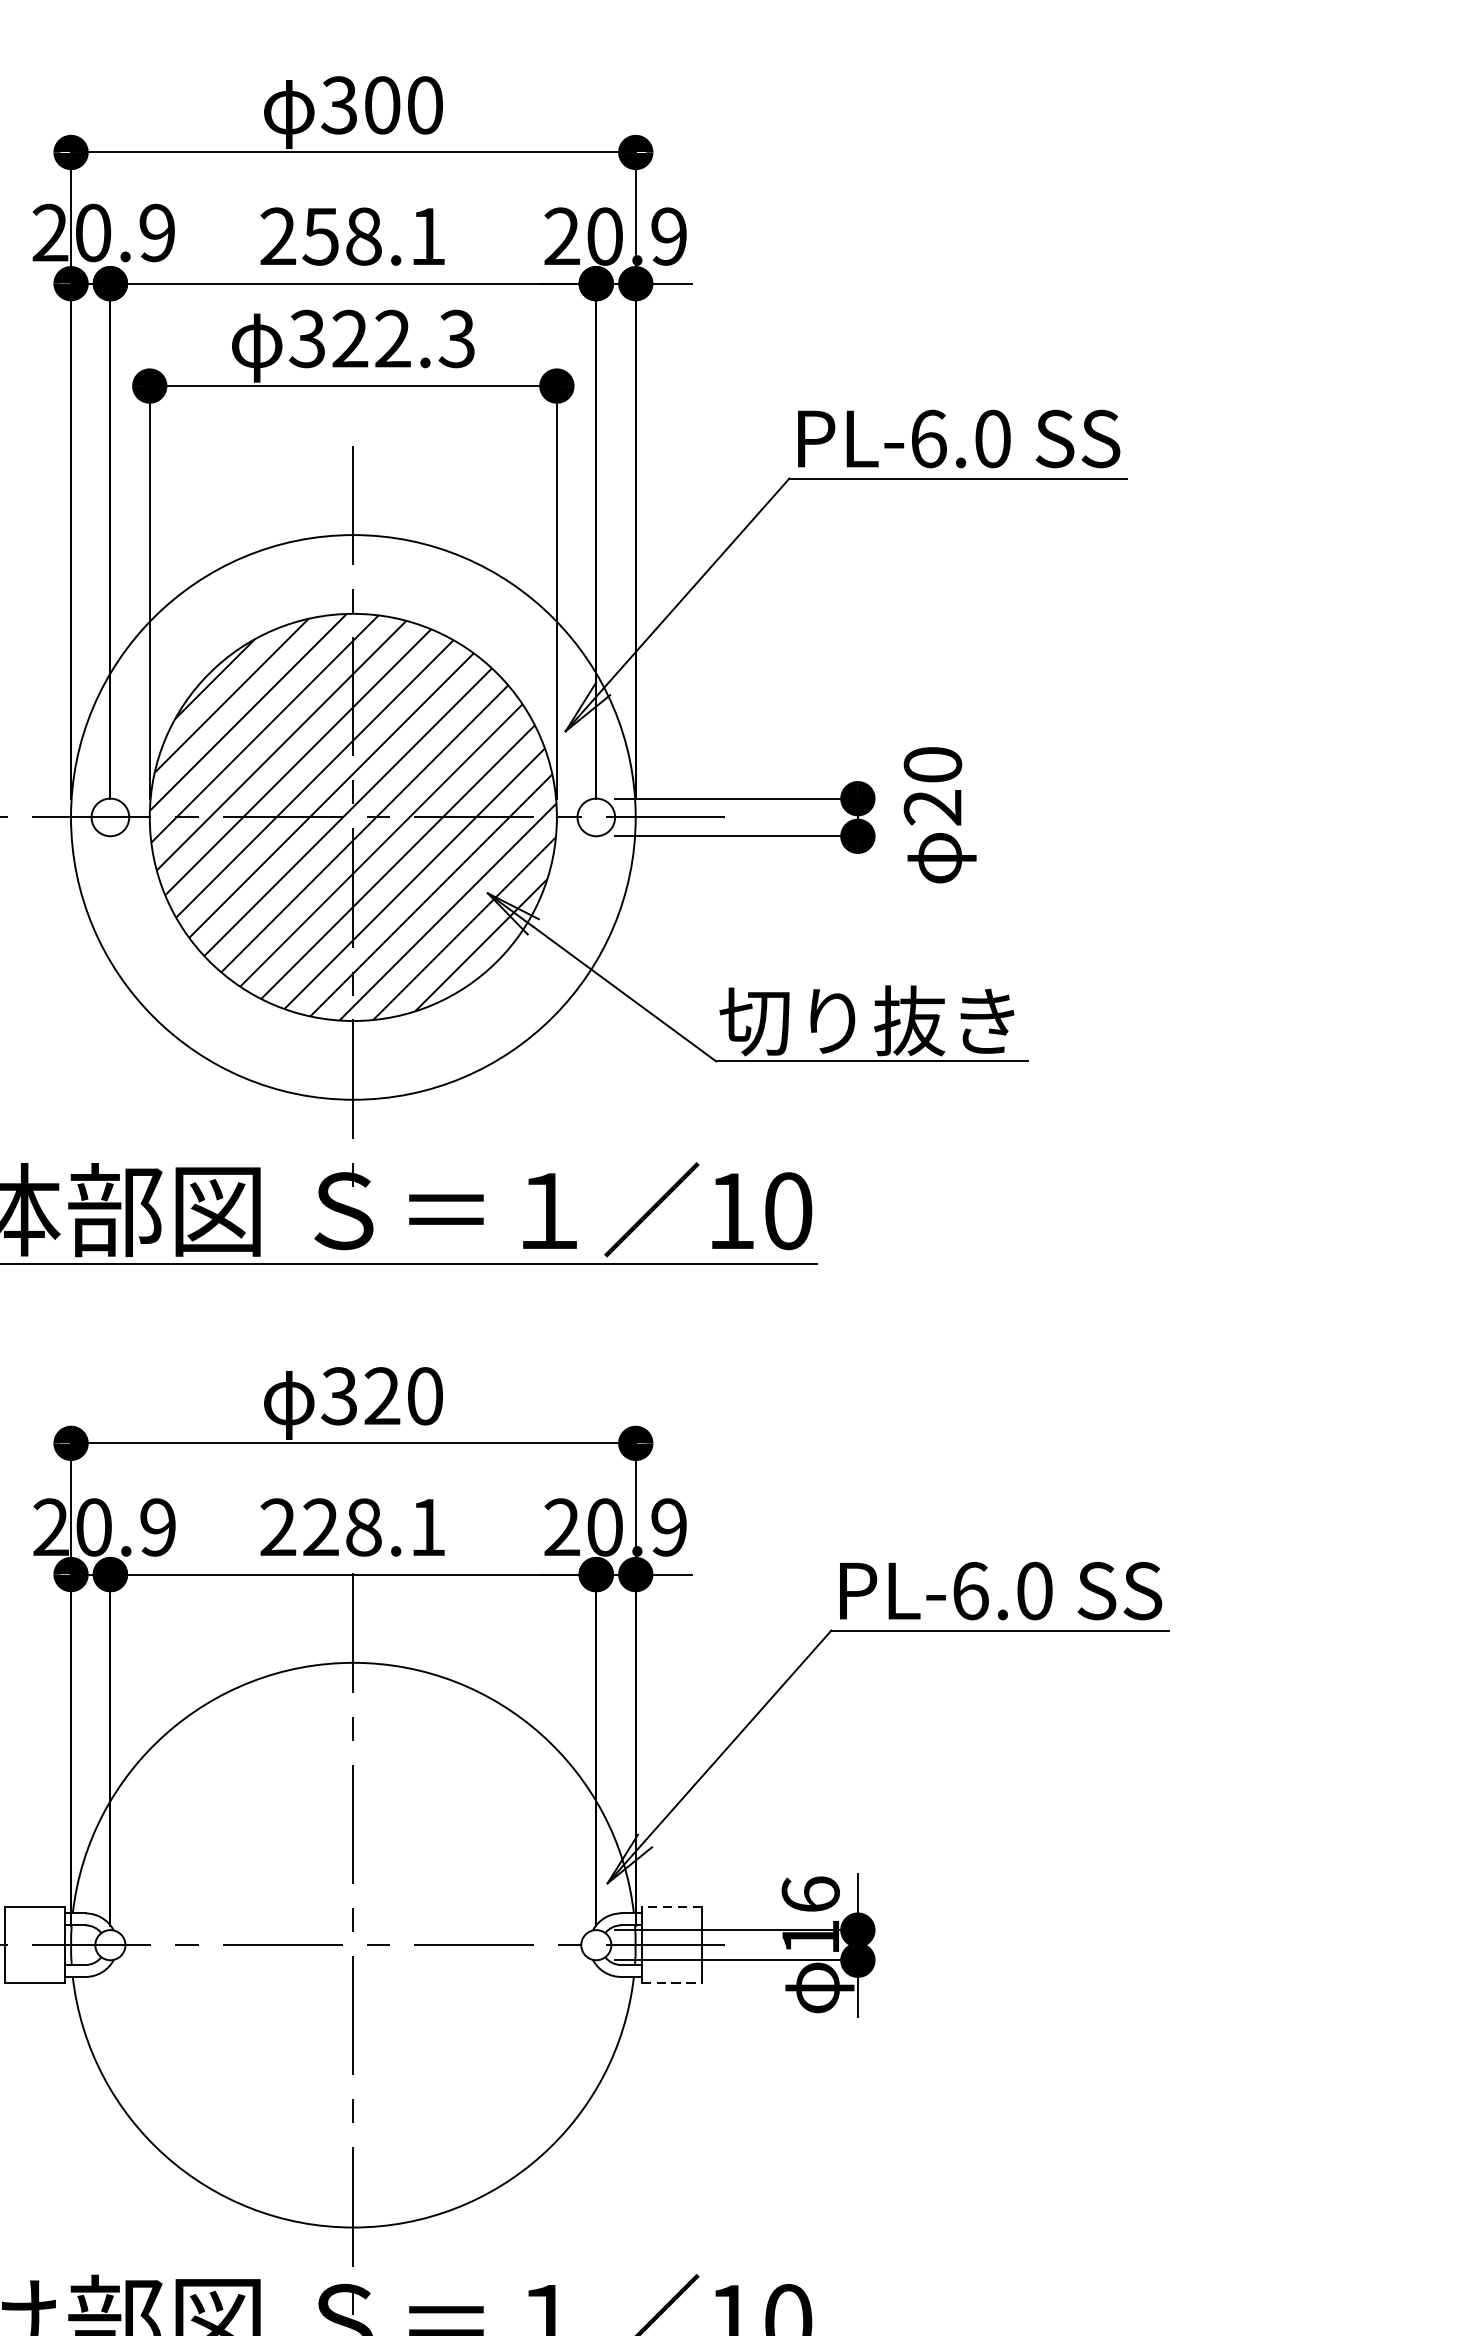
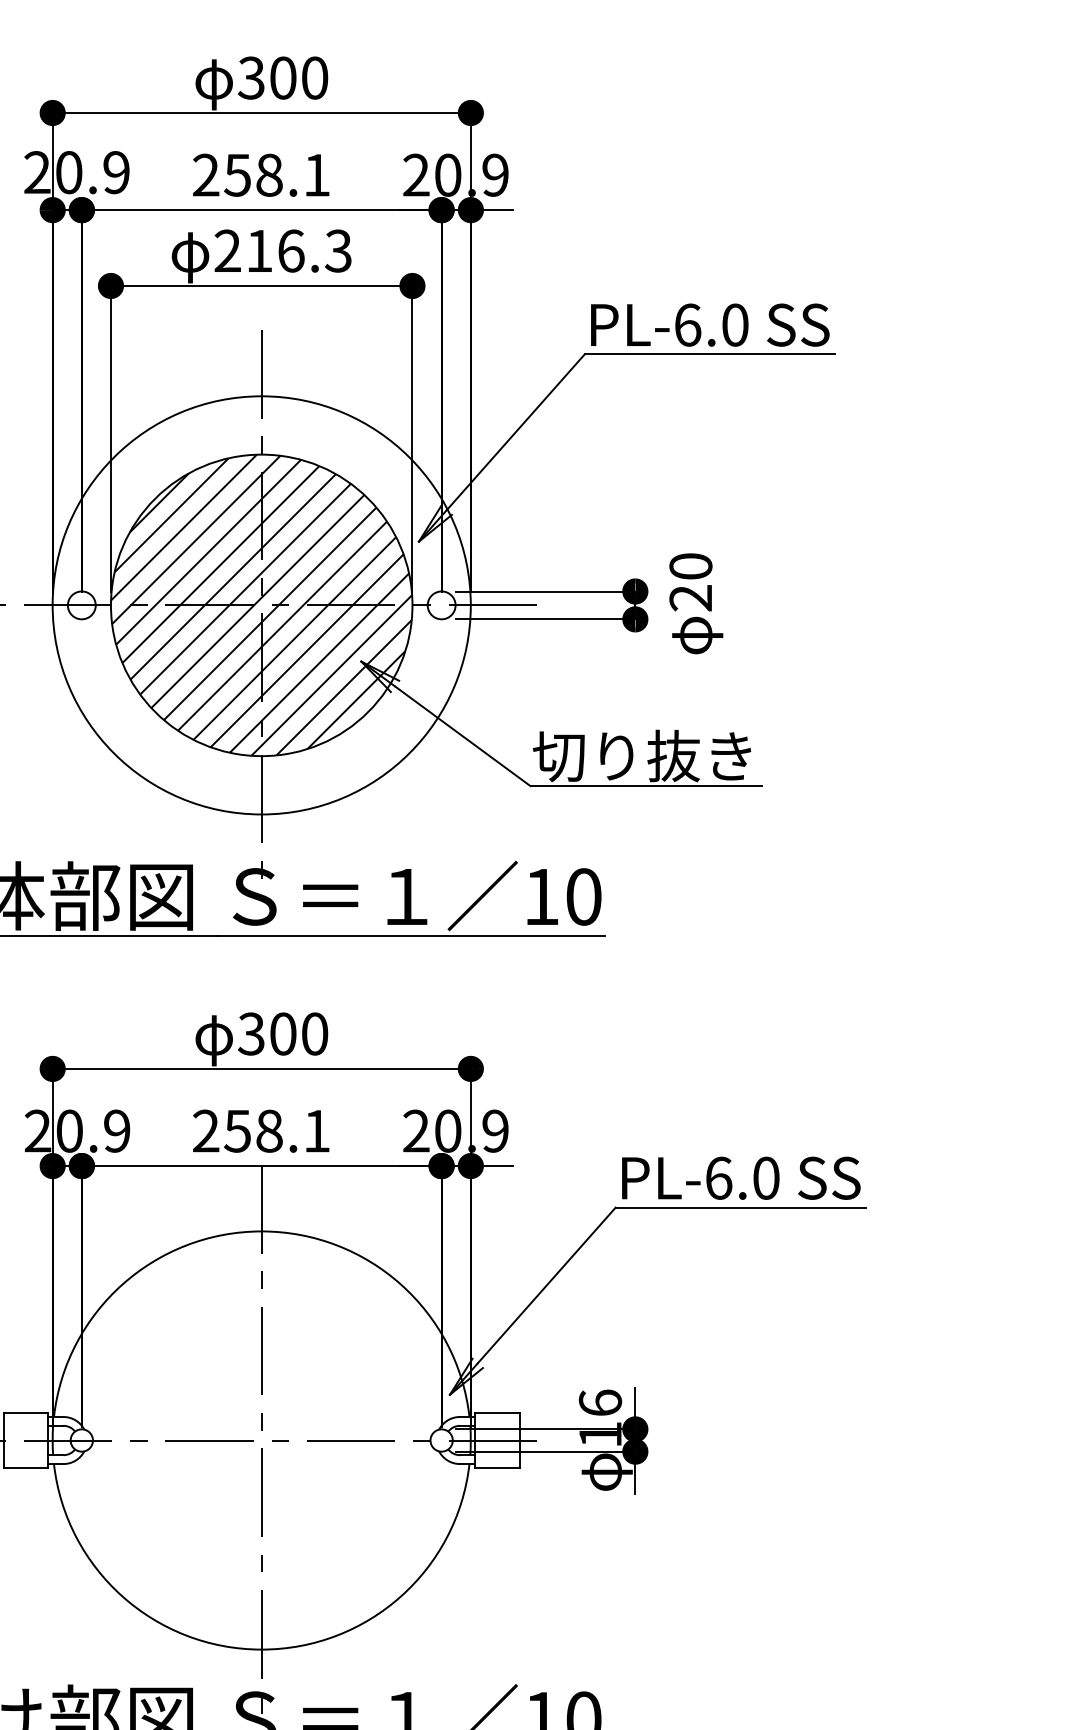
text: (350, 338) -> (259, 250), 322.3 -> 216.3
text: (382, 1395) -> (283, 1033), 320 -> 300
text: (320, 1526) -> (237, 1130), 228.1 -> 258.1
line: (671, 1907) -> (497, 1412), dashed -> solid
line: (673, 1982) -> (498, 1468), dashed -> solid

